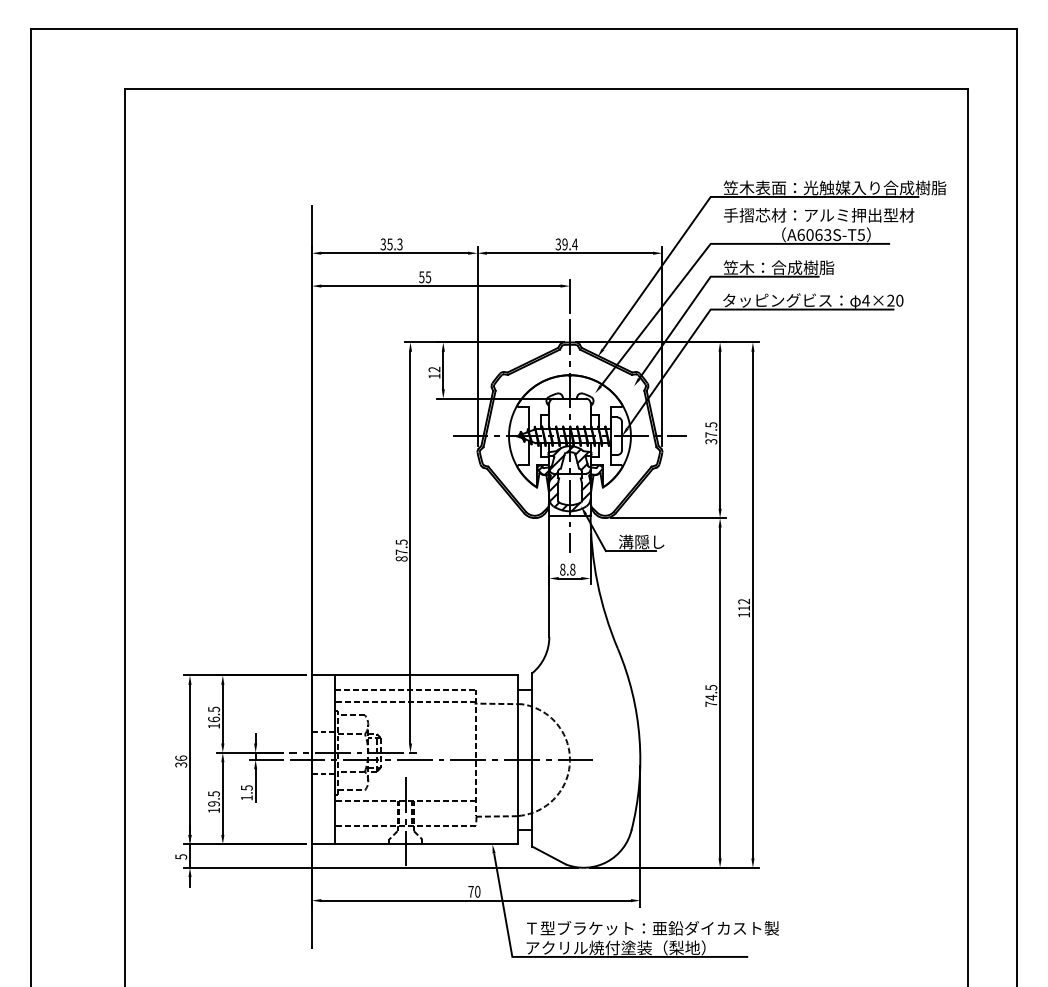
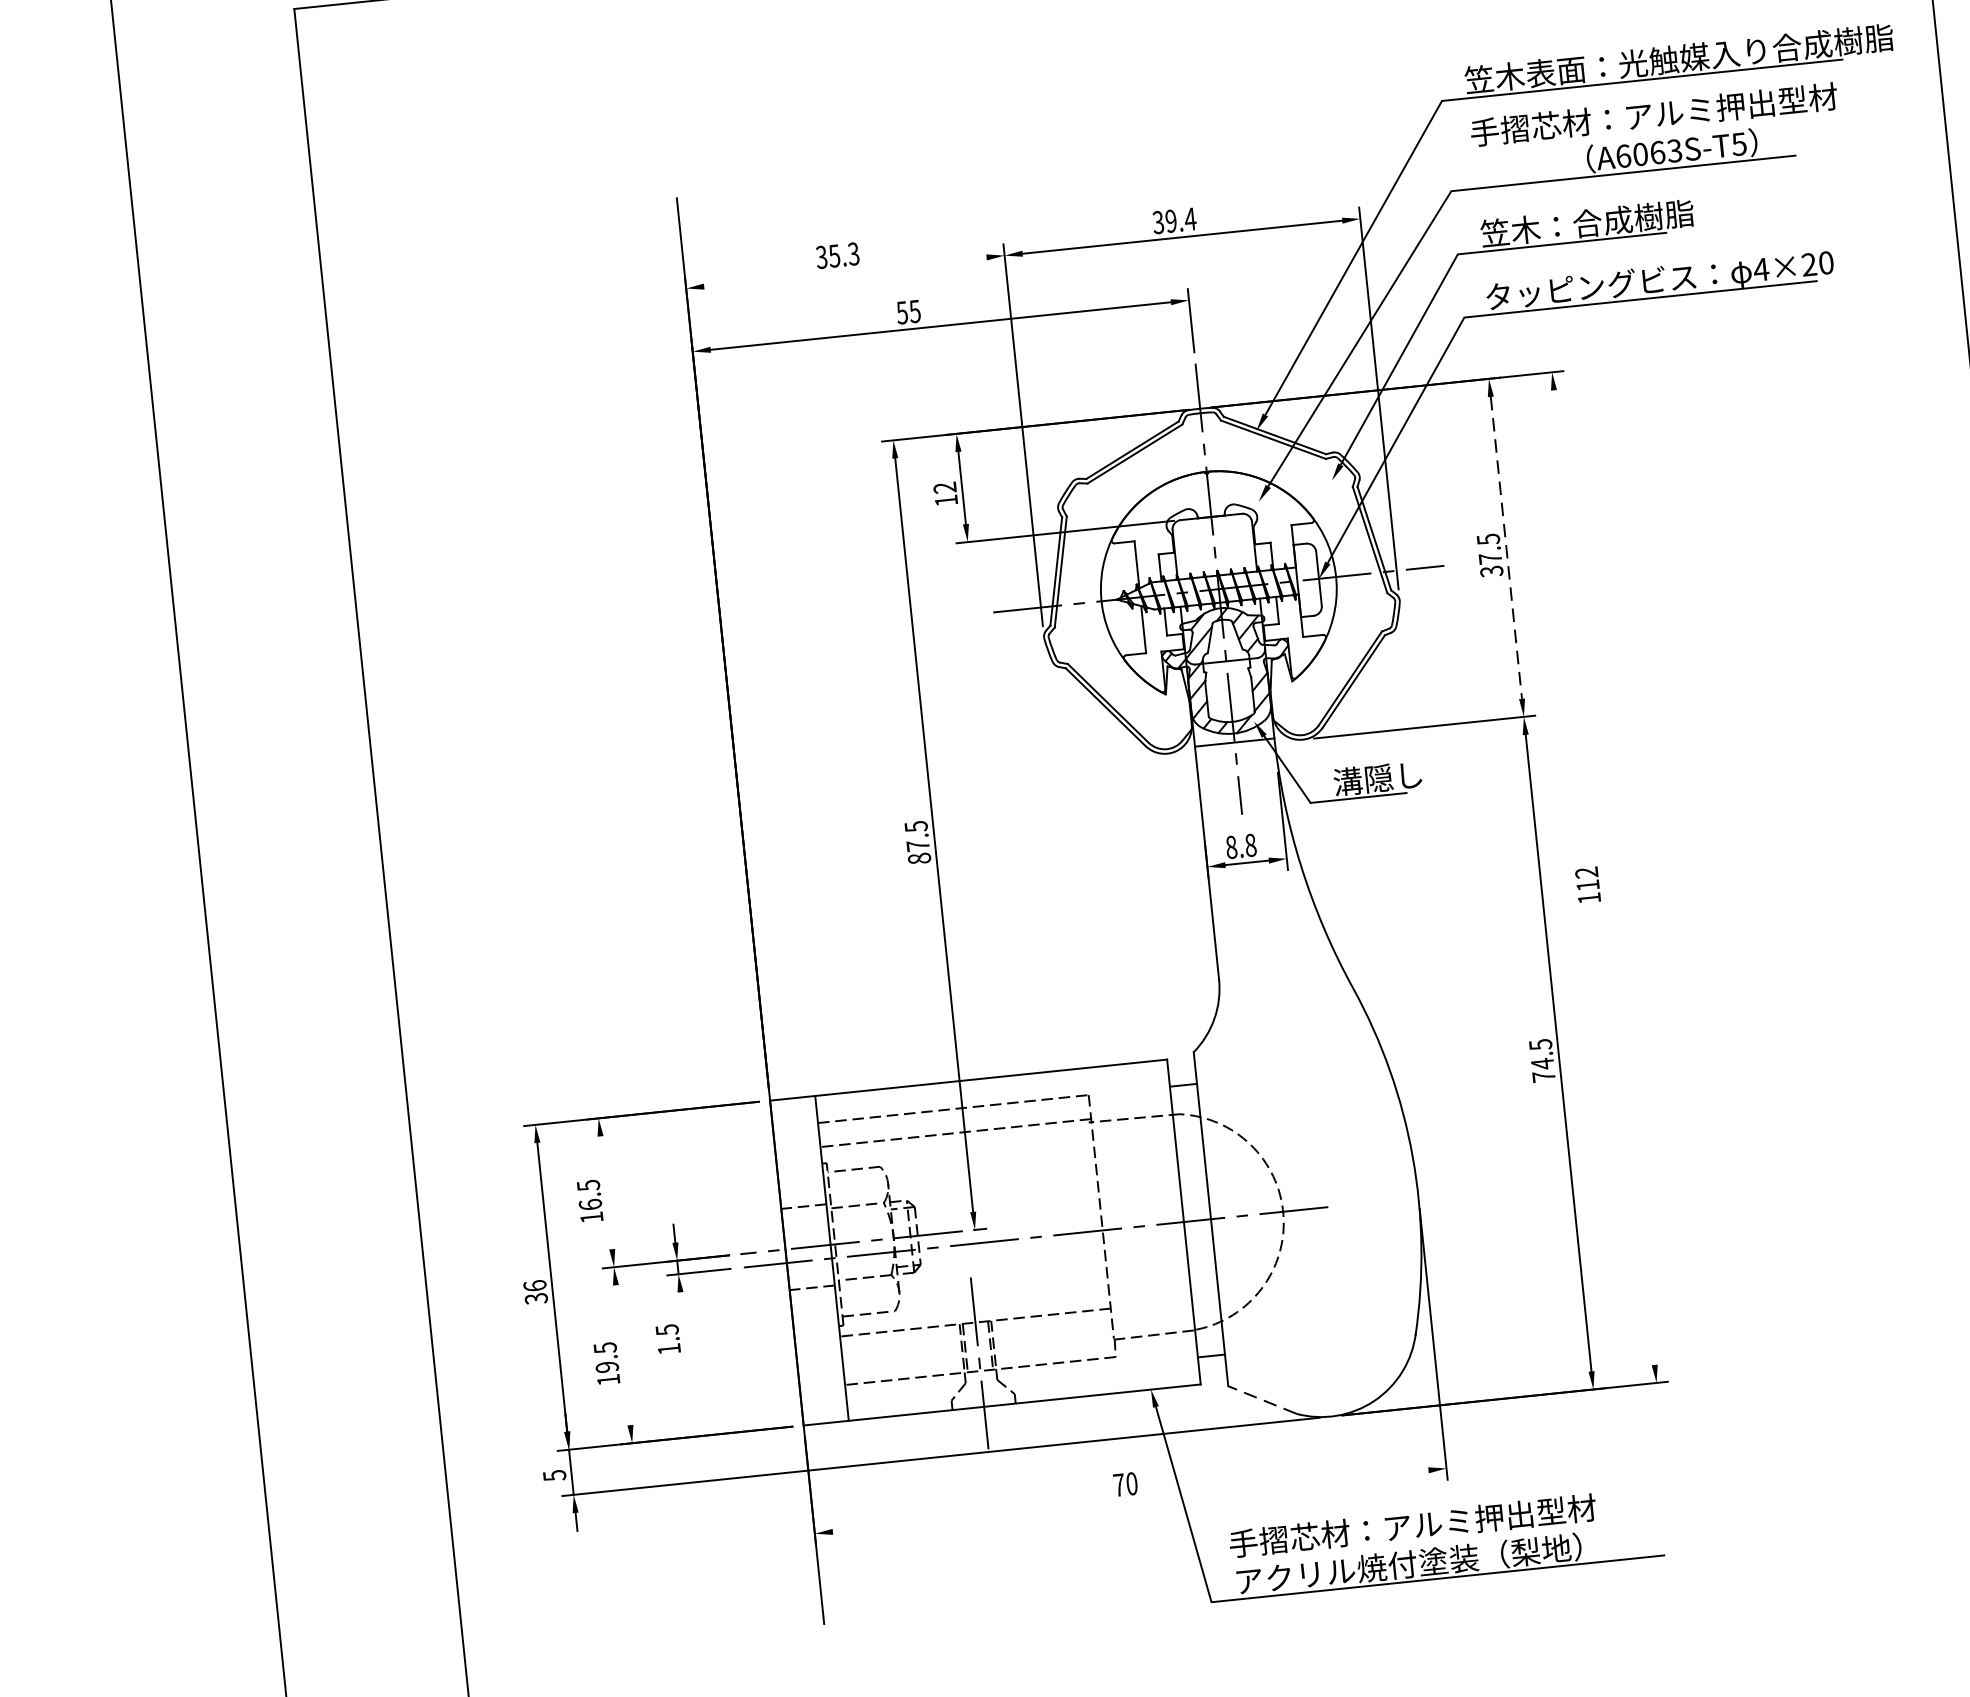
line: (394, 253) -> (844, 272), removed
line: (720, 430) -> (1507, 548), solid -> dashed
line: (752, 604) -> (1603, 876), removed
line: (222, 713) -> (605, 1191), removed
line: (255, 785) -> (683, 1323), removed
line: (222, 798) -> (622, 1355), removed
line: (549, 855) -> (1262, 1399), solid -> dashed
line: (475, 900) -> (1129, 1501), removed
text: (651, 928) -> (1473, 1519), Ｔ型ブラケット：亜鉛ダイカスト製 -> 手摺芯材：アルミ押出型材

